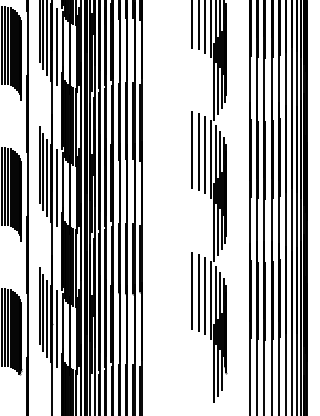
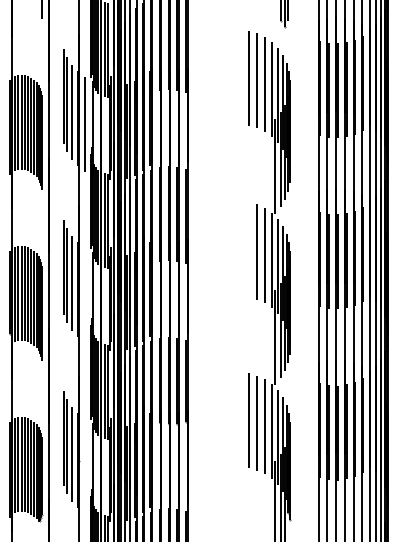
line: (191, 150) -> (248, 249), removed
line: (56, 187) -> (84, 294), removed
line: (56, 328) -> (84, 465), removed

